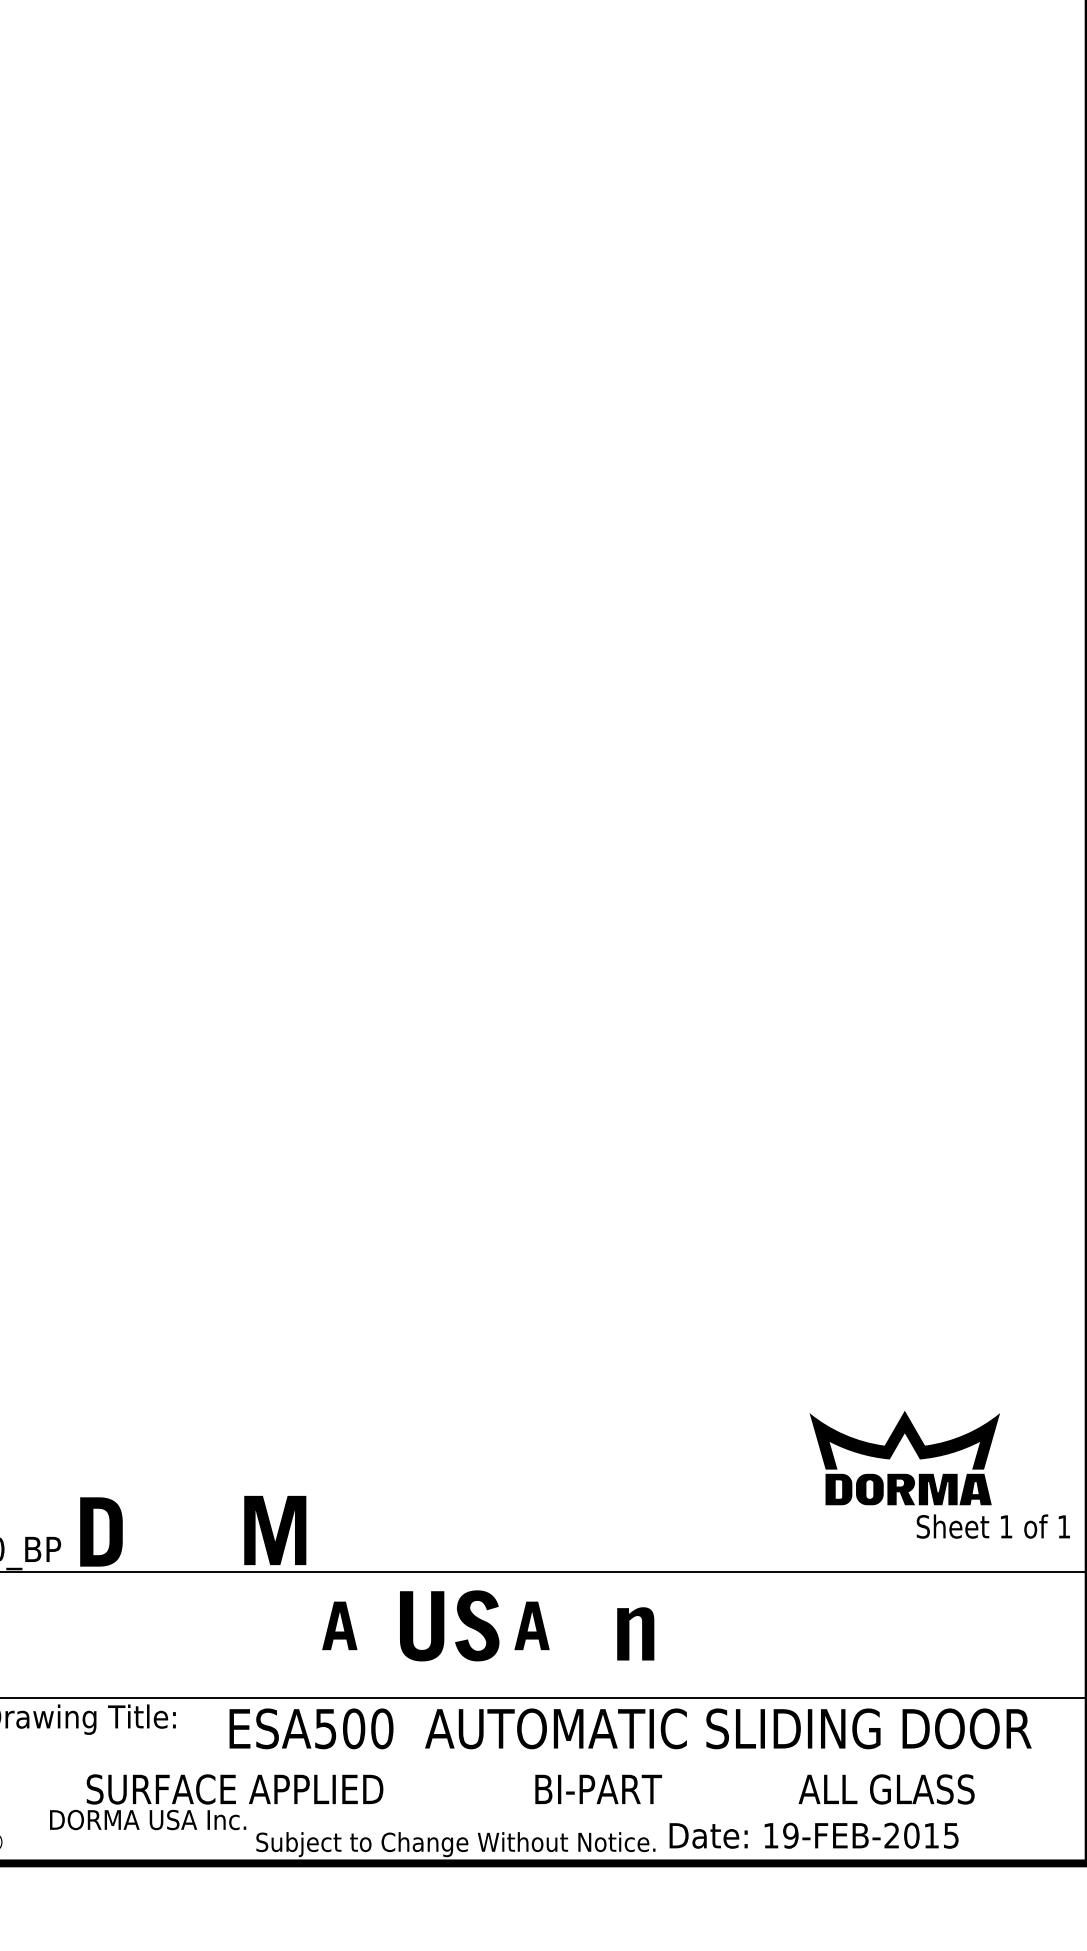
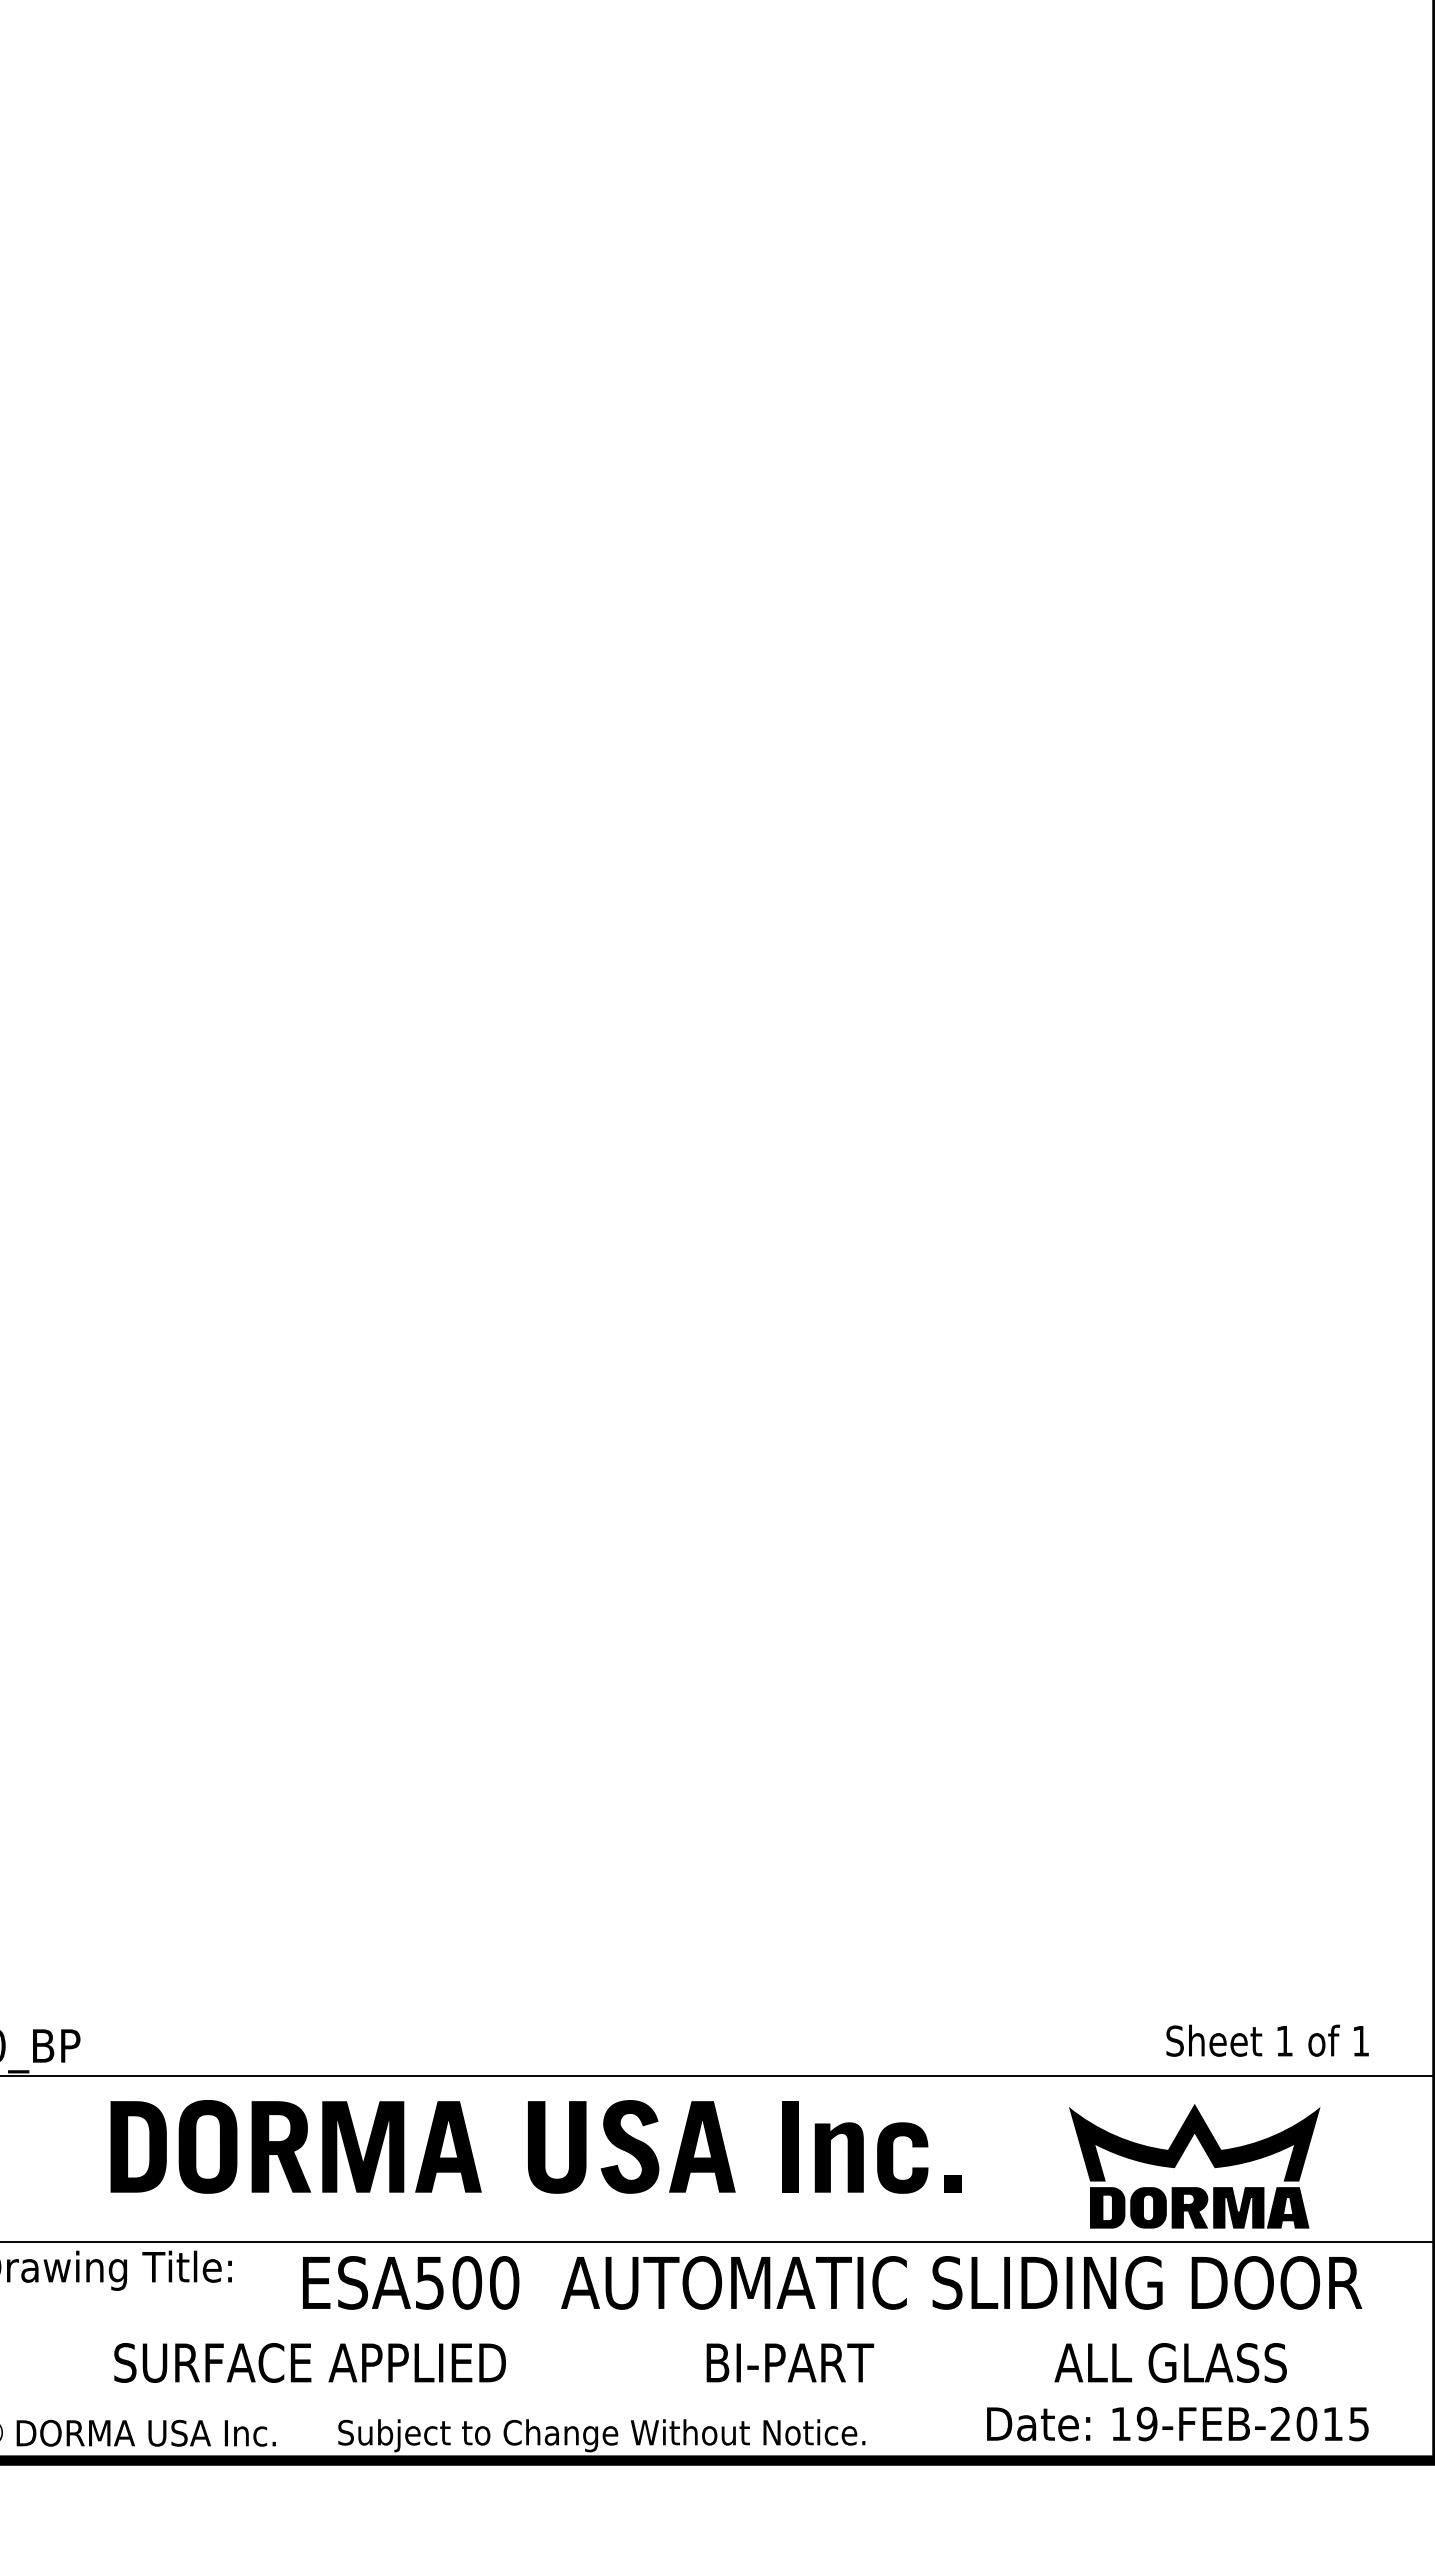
part: (894, 1452) -> (1180, 2158), moved
text: (993, 1526) -> (1267, 2040), moved
part: (275, 1530) -> (363, 2146), moved
part: (101, 1531) -> (138, 2146), moved
part: (157, 1625) -> (207, 2146), added
part: (213, 1625) -> (281, 2146), added
part: (339, 1625) -> (448, 2146), size x1.43
part: (532, 1625) -> (702, 2146), size x1.43
part: (598, 1625) -> (790, 2146), added
fill: (683, 1633) -> (902, 2157), added
fill: (721, 1653) -> (952, 2183), added
text: (147, 1819) -> (145, 2432), moved
text: (813, 1835) -> (1177, 2423), moved

